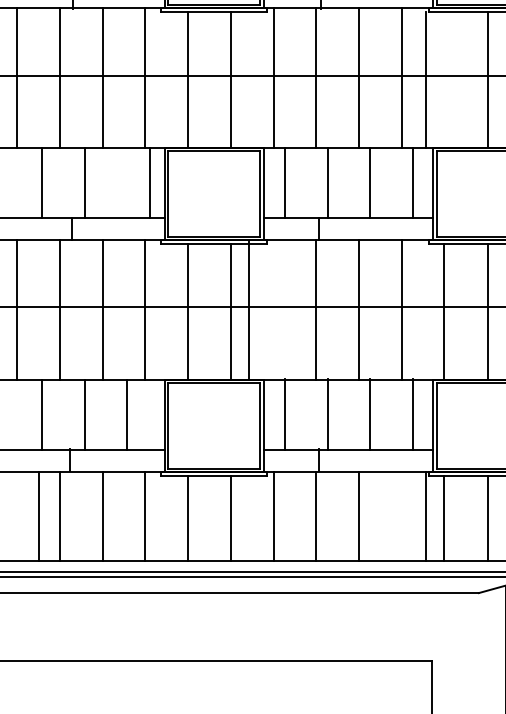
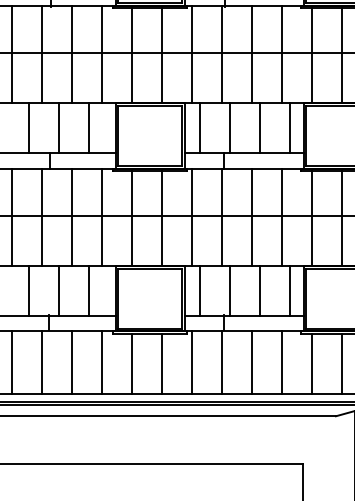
line: (425, 79) -> (311, 55), moved
line: (150, 183) -> (89, 128), moved
line: (248, 309) -> (191, 217), moved
line: (37, 516) -> (11, 362), moved
line: (425, 516) -> (281, 362), moved

